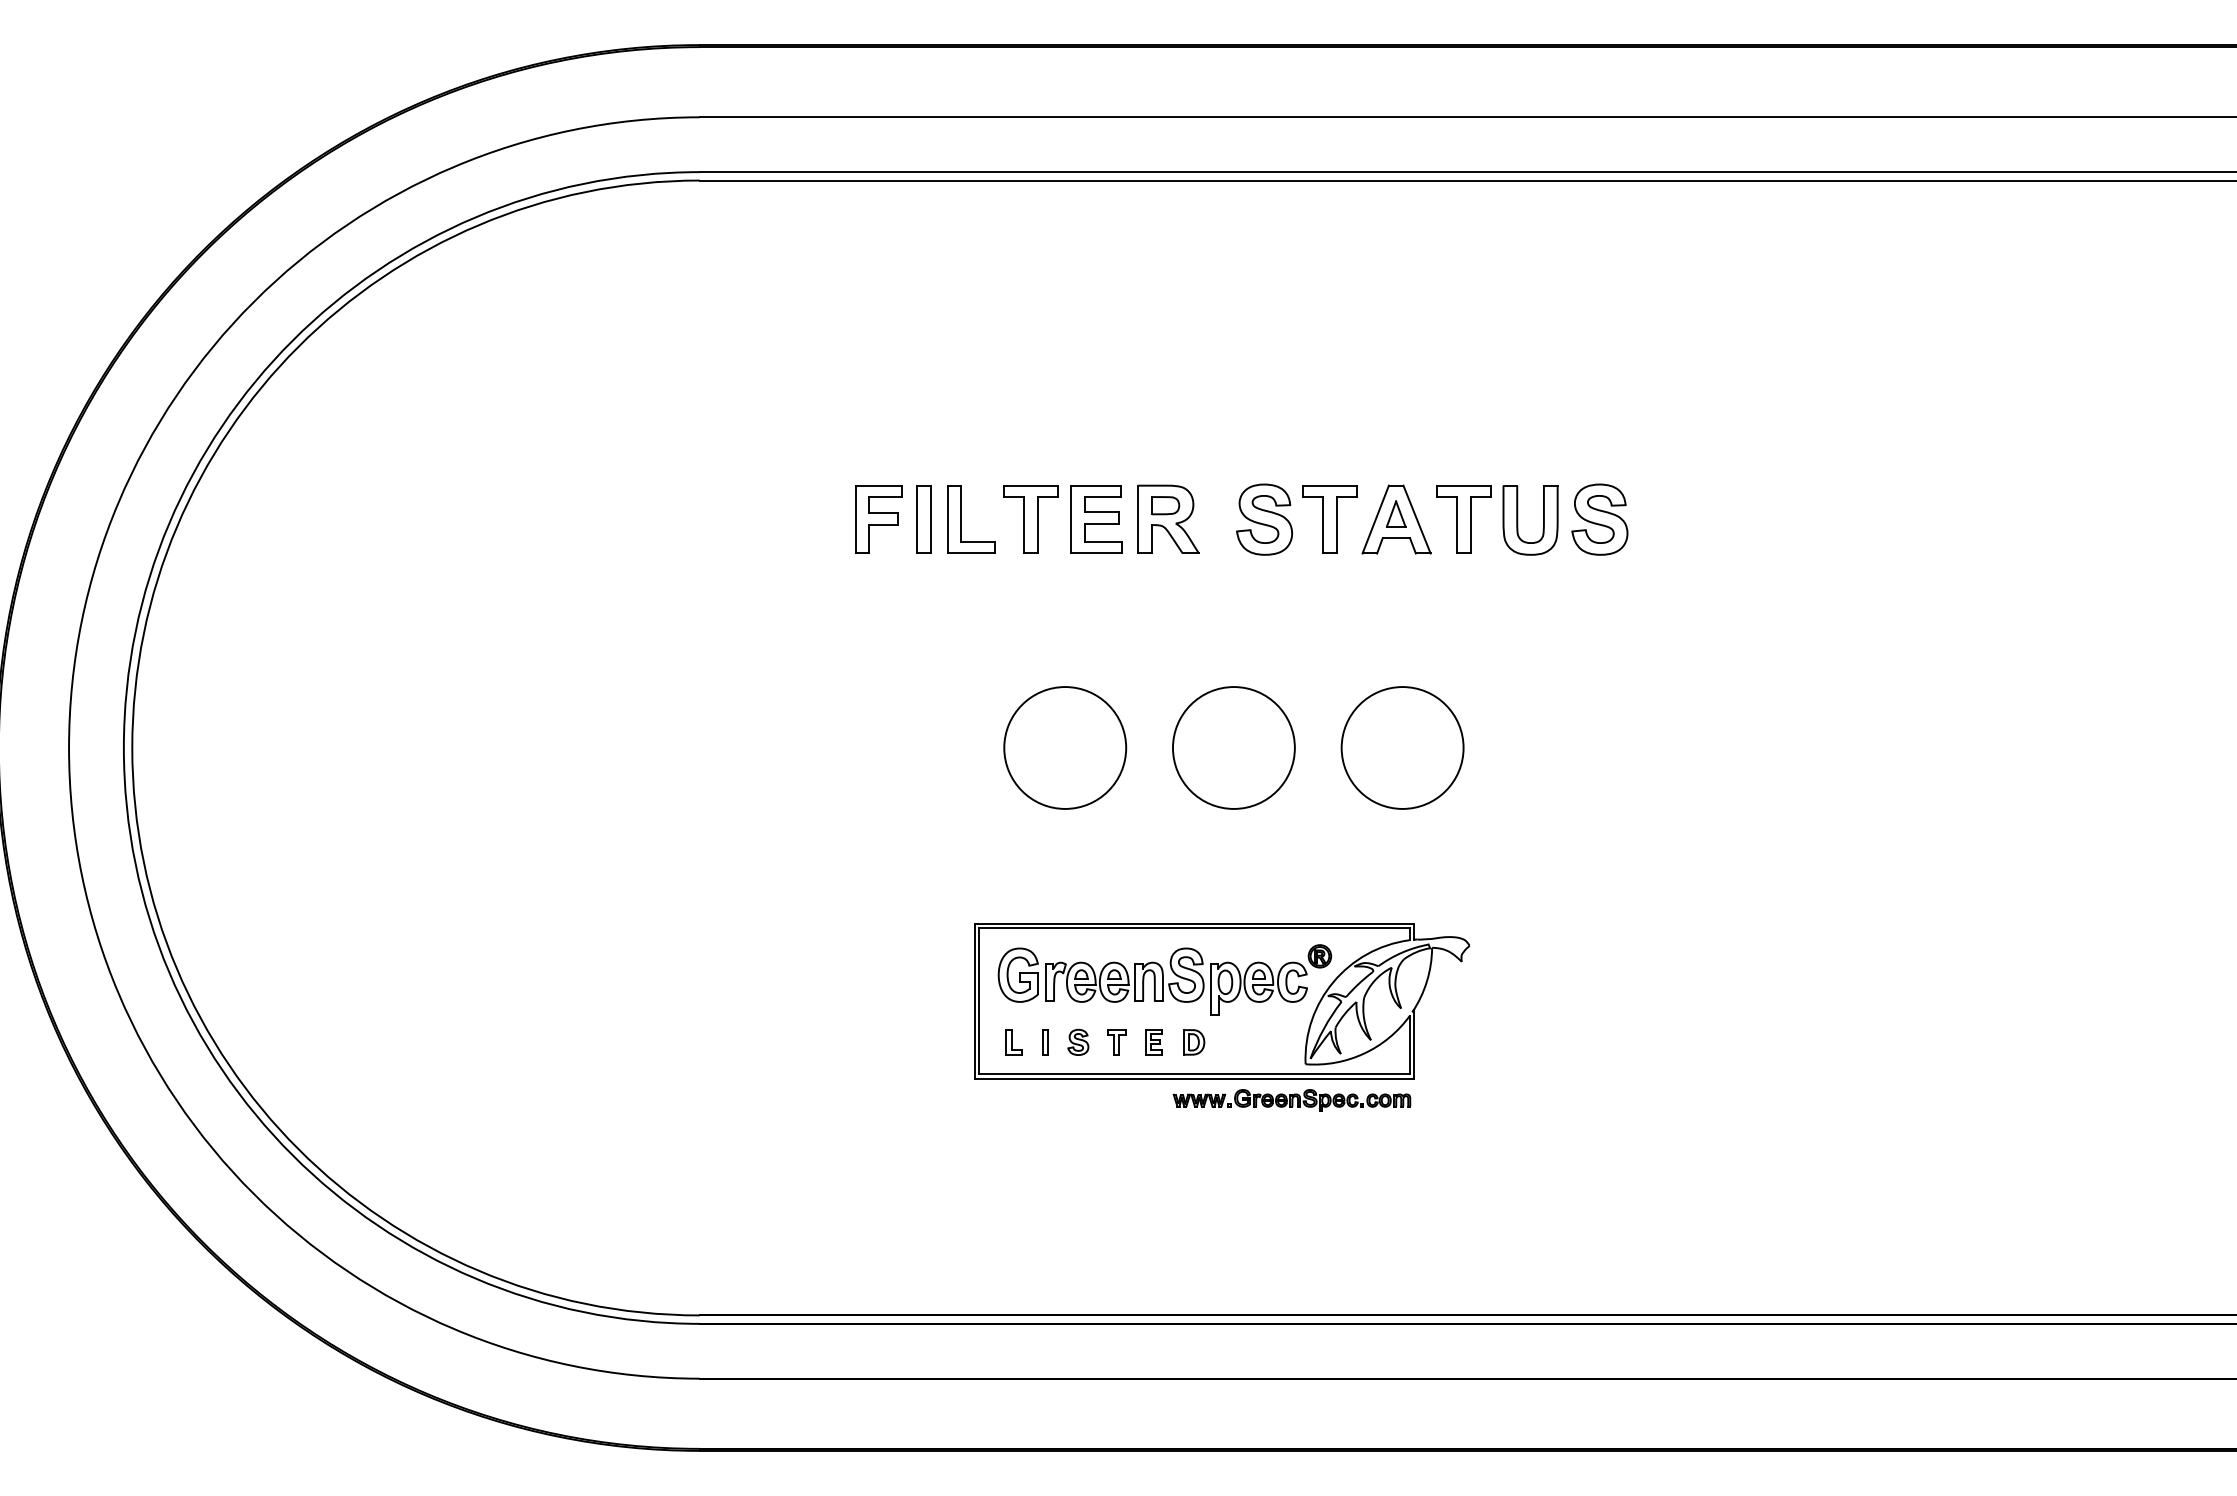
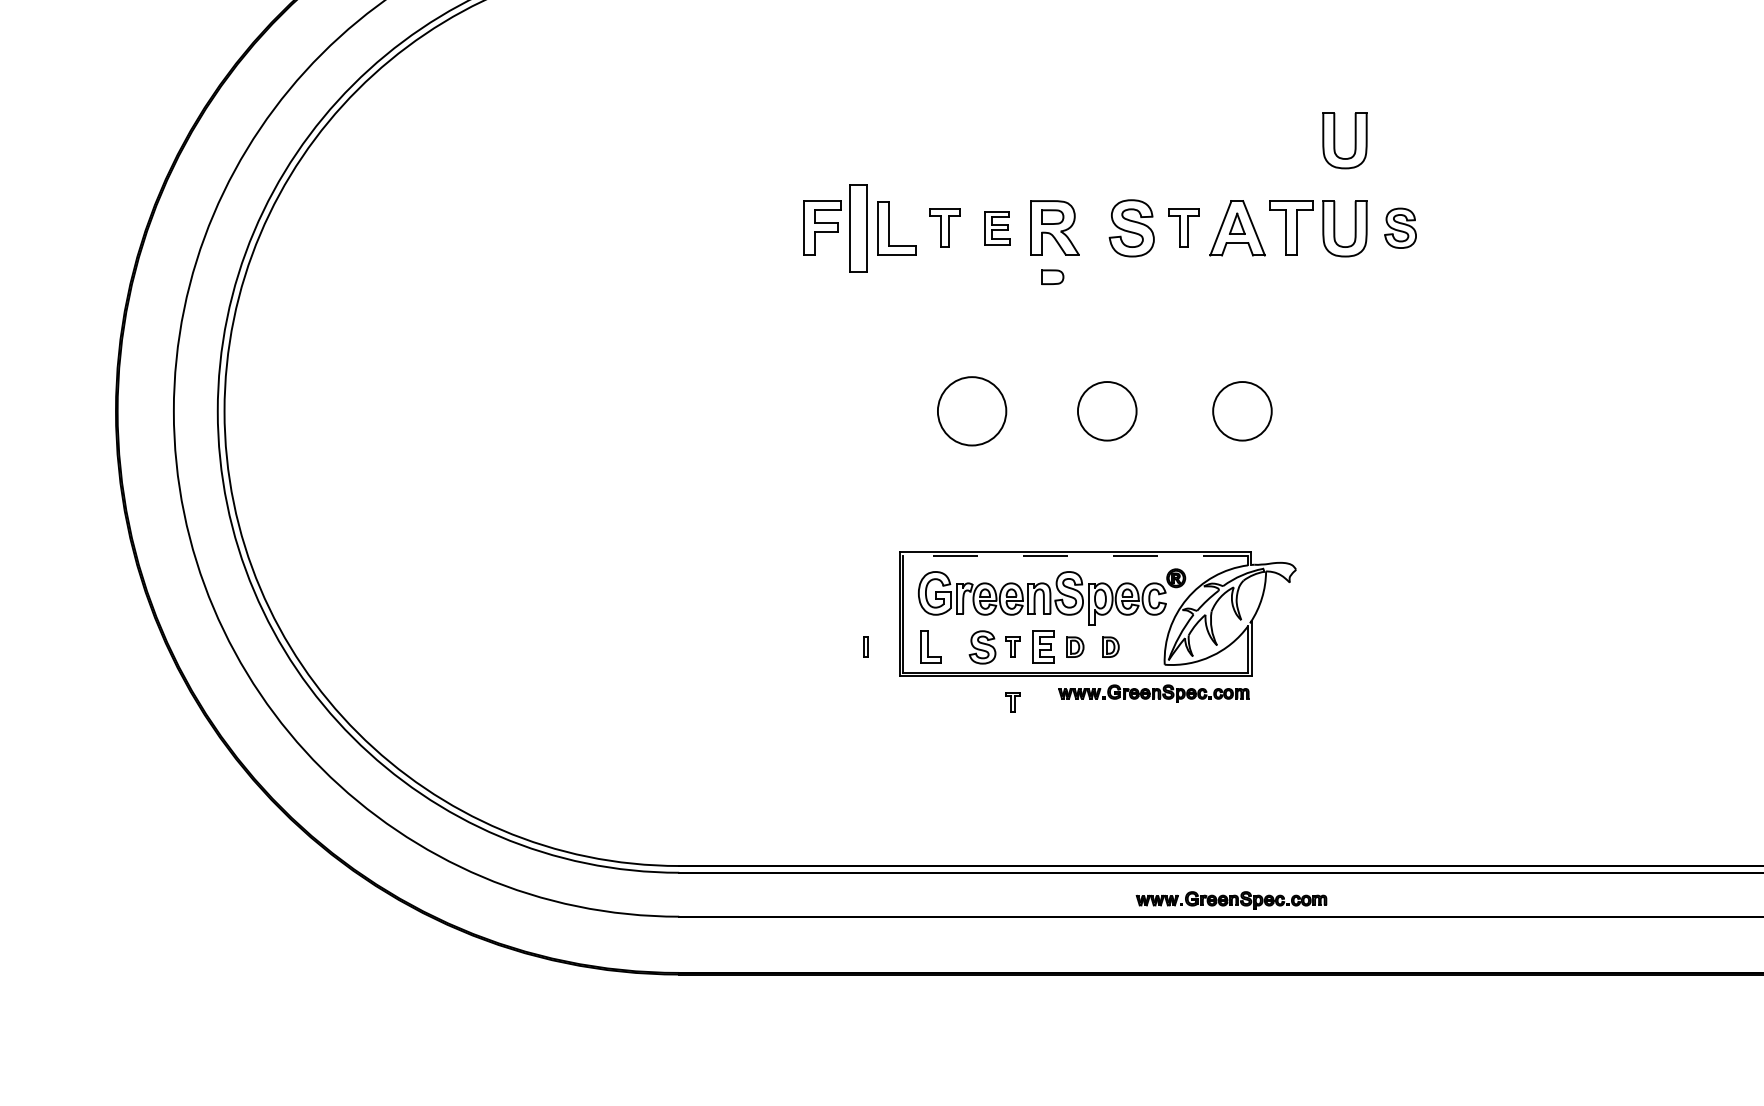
part: (1518, 410) -> (1335, 140), added
part: (923, 519) -> (858, 228), size x1.6
part: (1030, 519) -> (944, 228), size x0.7
part: (1096, 519) -> (997, 228), size x0.6
part: (1329, 519) -> (1183, 228), size x0.7
part: (1599, 519) -> (1400, 228), size x0.7
part: (1165, 580) -> (1052, 277), added
circle: (1065, 747) -> (972, 410), size x0.7
circle: (1233, 747) -> (1106, 410), size x0.6
circle: (1402, 747) -> (1242, 410), size x0.6
line: (1193, 928) -> (1074, 555), solid -> dashed
part: (1078, 1041) -> (982, 646), size x1.6
part: (1013, 1042) -> (930, 647), size x1.6
part: (1045, 1042) -> (865, 647), moved
part: (1153, 1042) -> (1042, 647), size x1.6
part: (1238, 1042) -> (1110, 647), added
part: (1116, 1111) -> (1013, 702), added
part: (1388, 1358) -> (1231, 900), added

